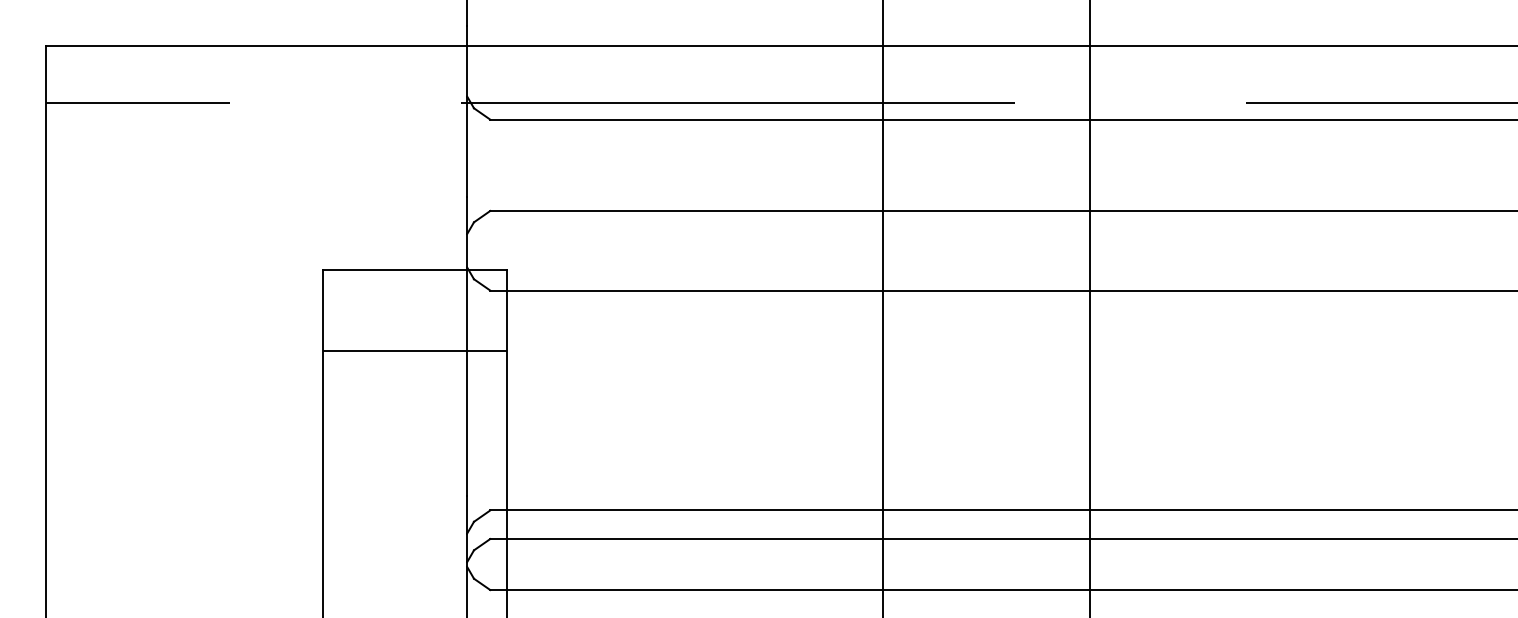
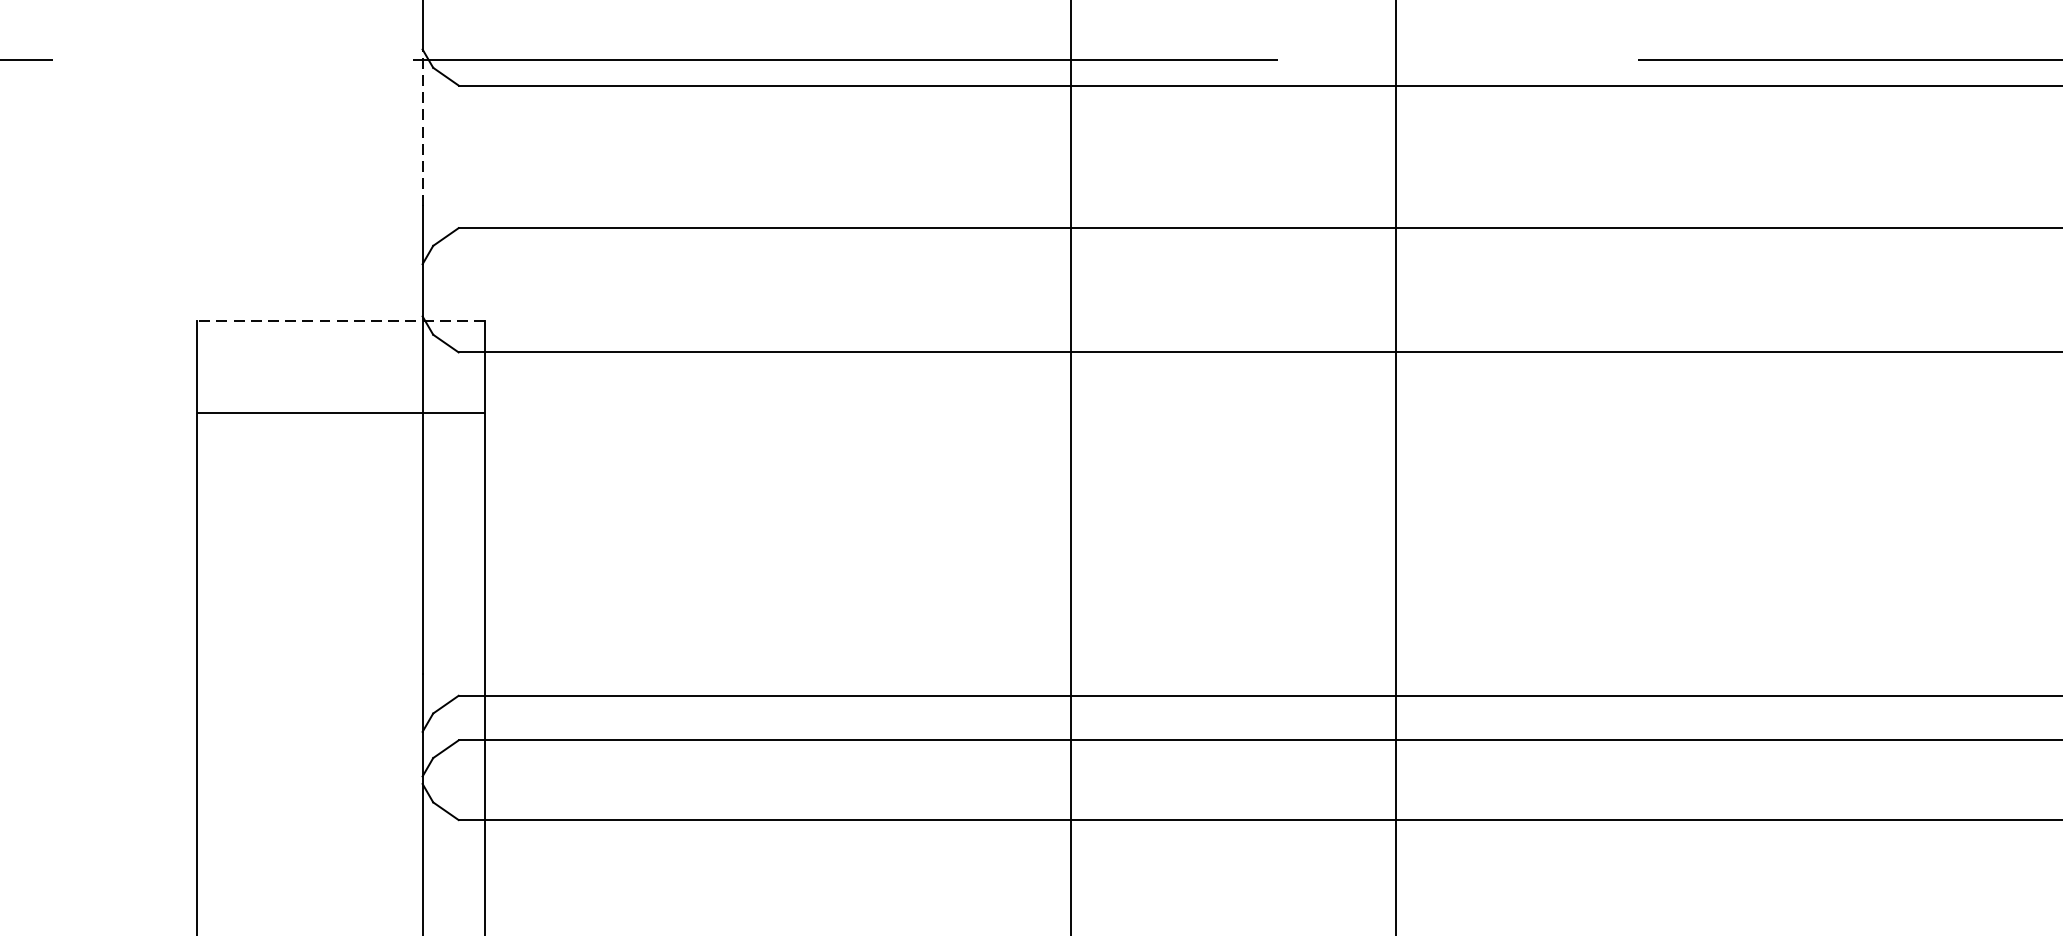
line: (467, 146) -> (423, 127), solid -> dashed
line: (414, 270) -> (340, 321), solid -> dashed
line: (414, 351) -> (340, 413), moved

